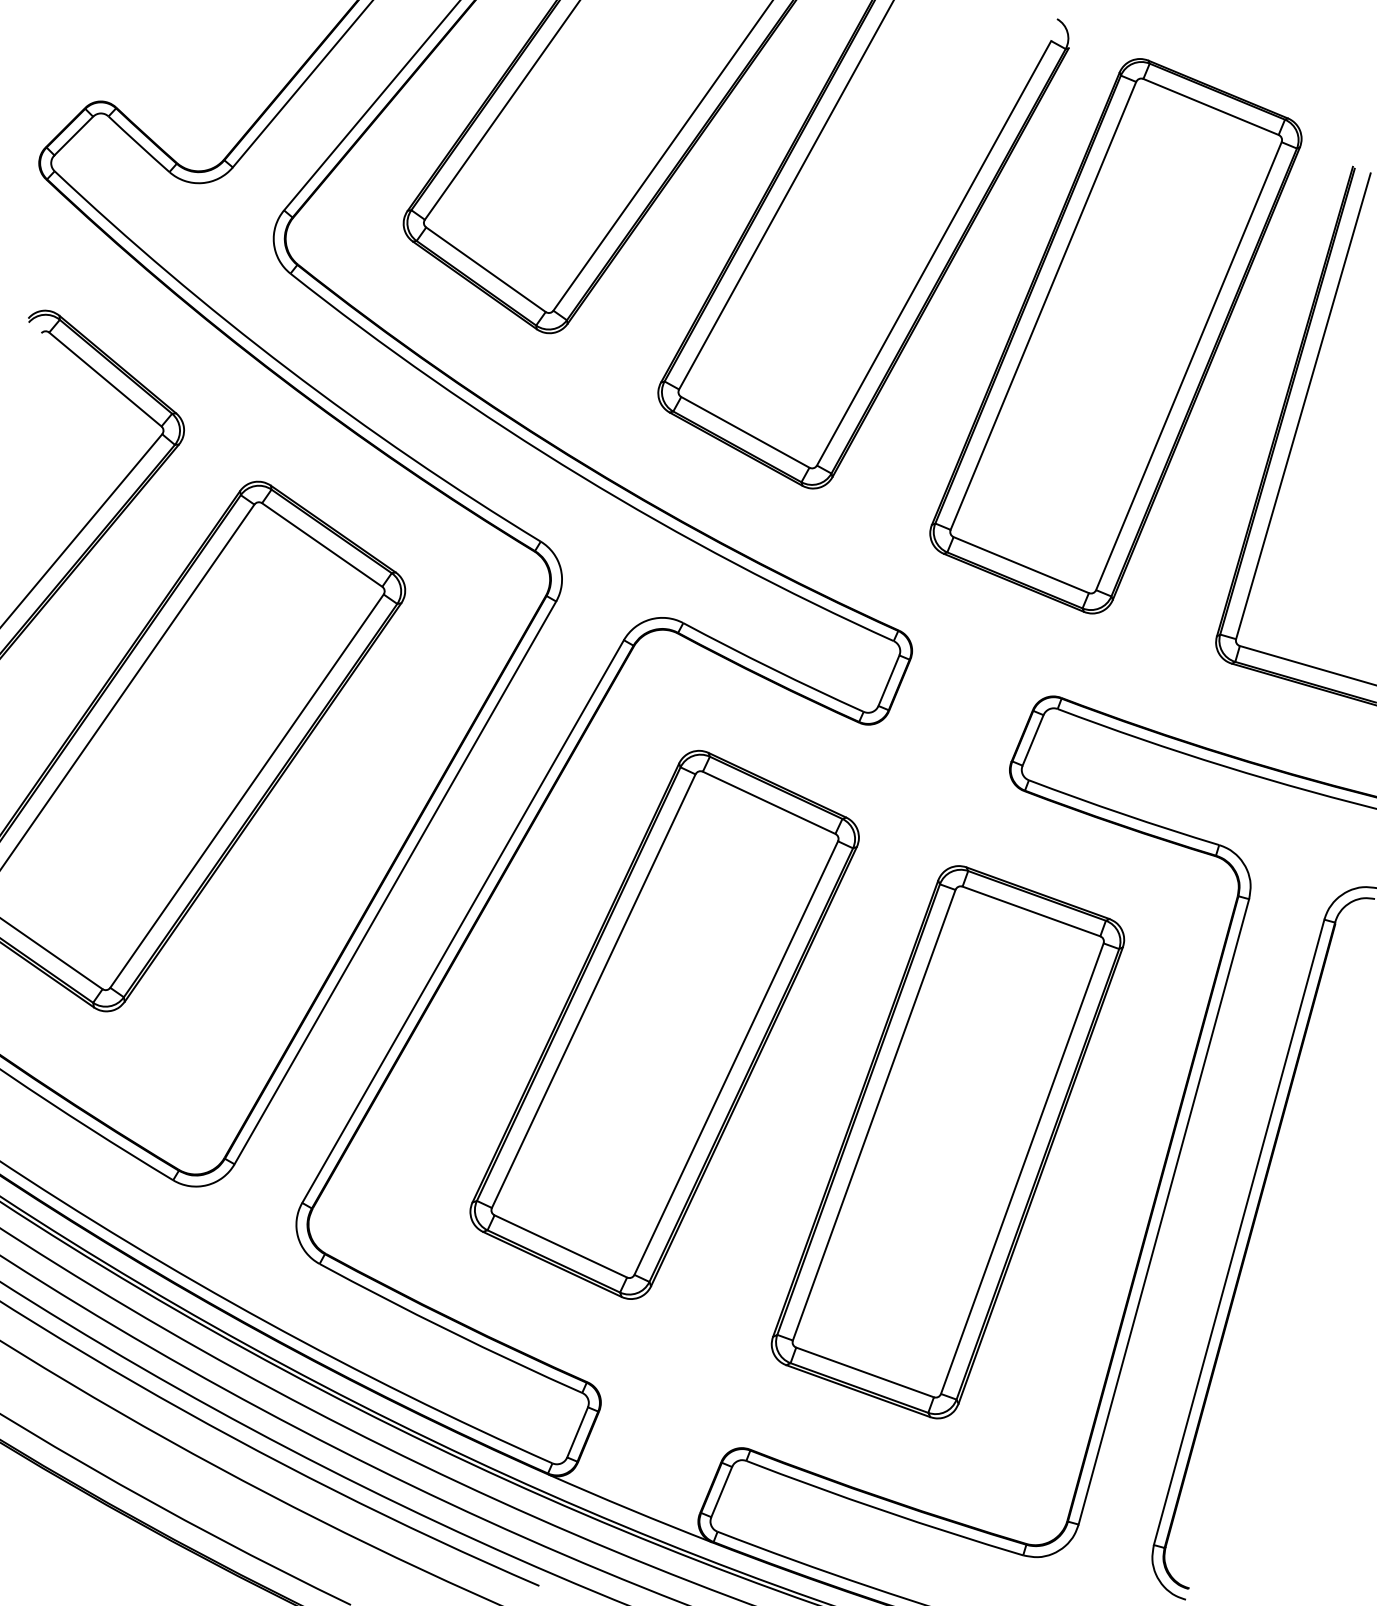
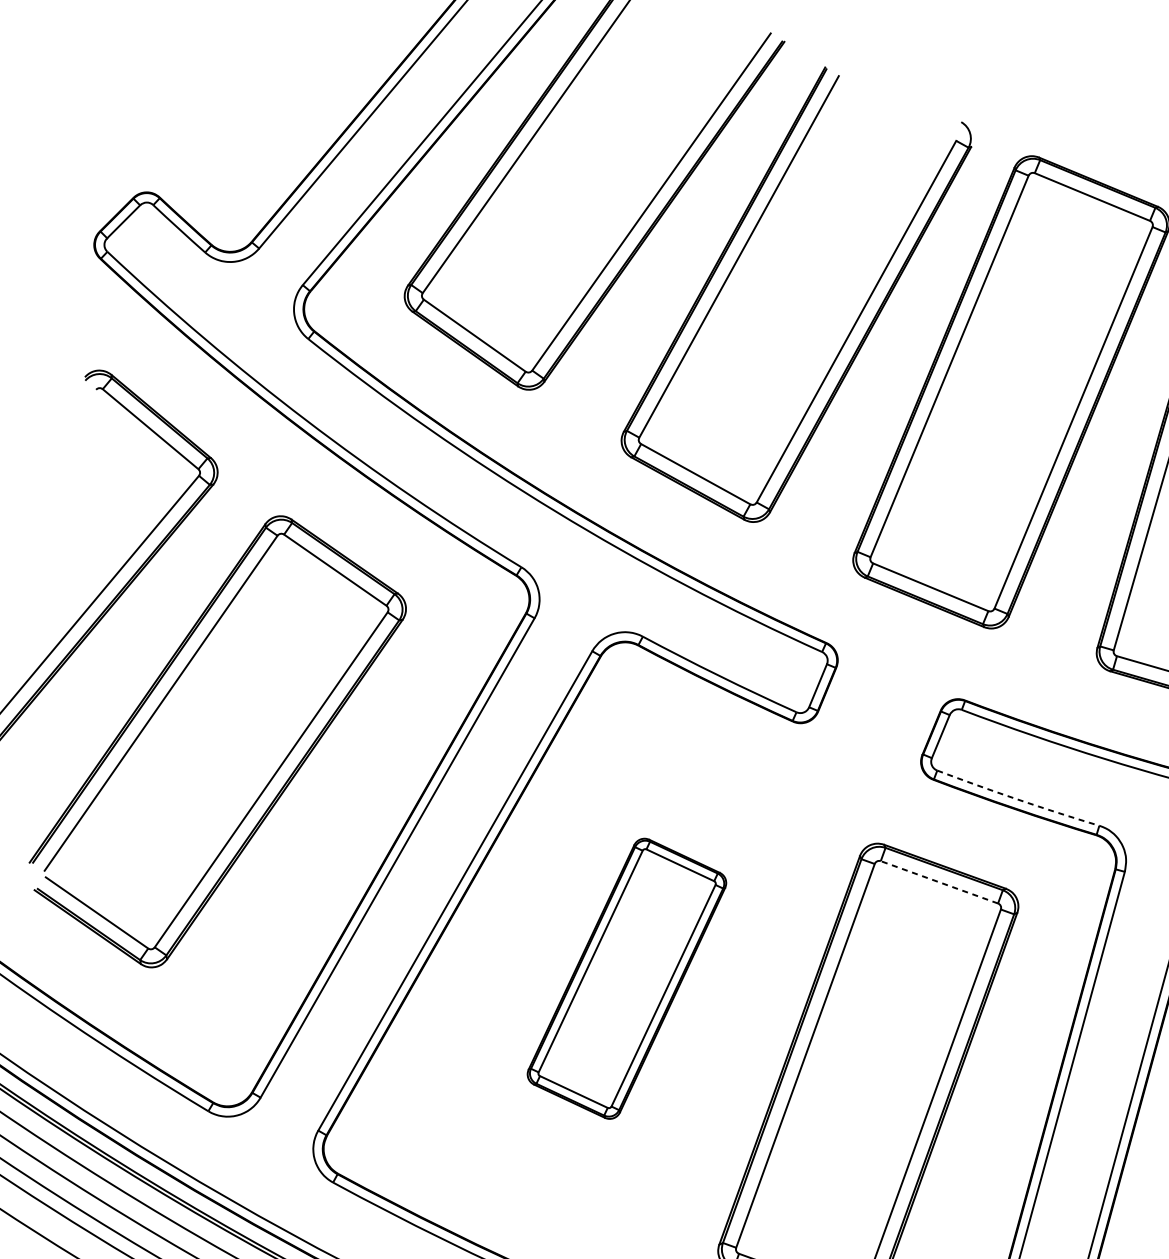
arc: (1123, 814) -> (1017, 799), solid -> dashed
line: (1030, 911) -> (938, 882), solid -> dashed
part: (664, 1024) -> (626, 978), size x0.6

